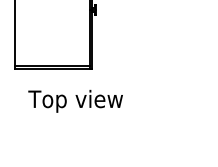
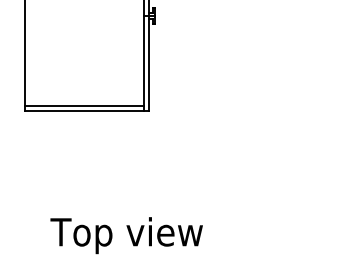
text: (75, 100) -> (126, 234), moved

